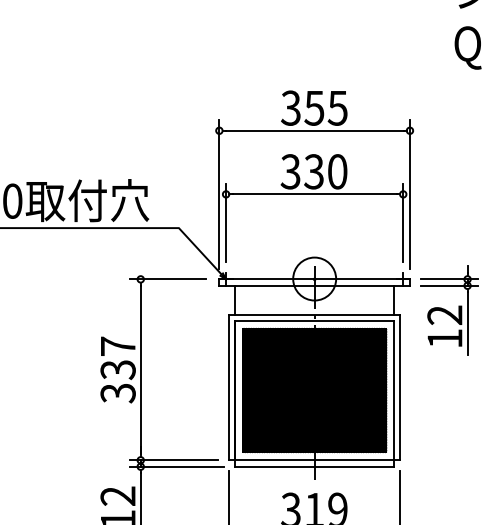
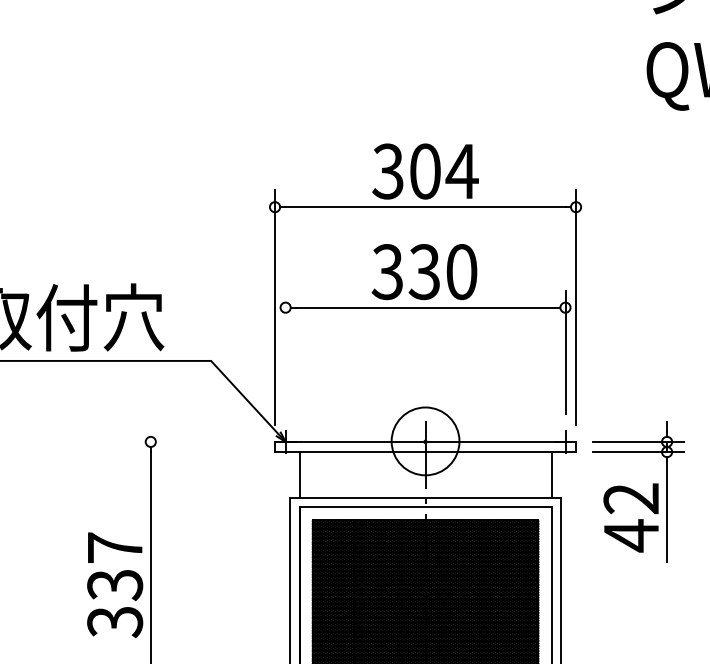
text: (326, 107) -> (444, 170), 355 -> 304
line: (226, 222) -> (286, 352), removed
line: (167, 279) -> (193, 442), removed
text: (444, 338) -> (630, 535), 12 -> 42

